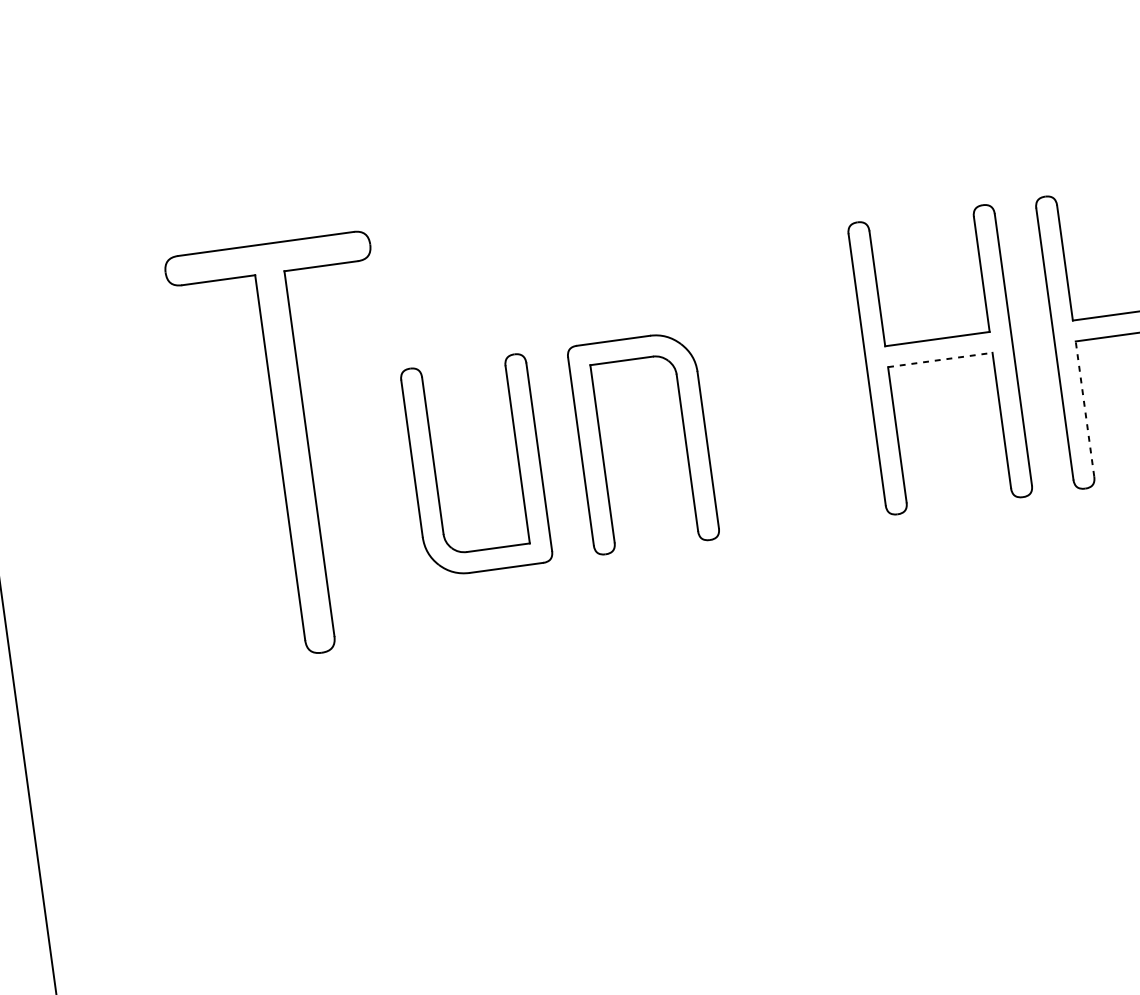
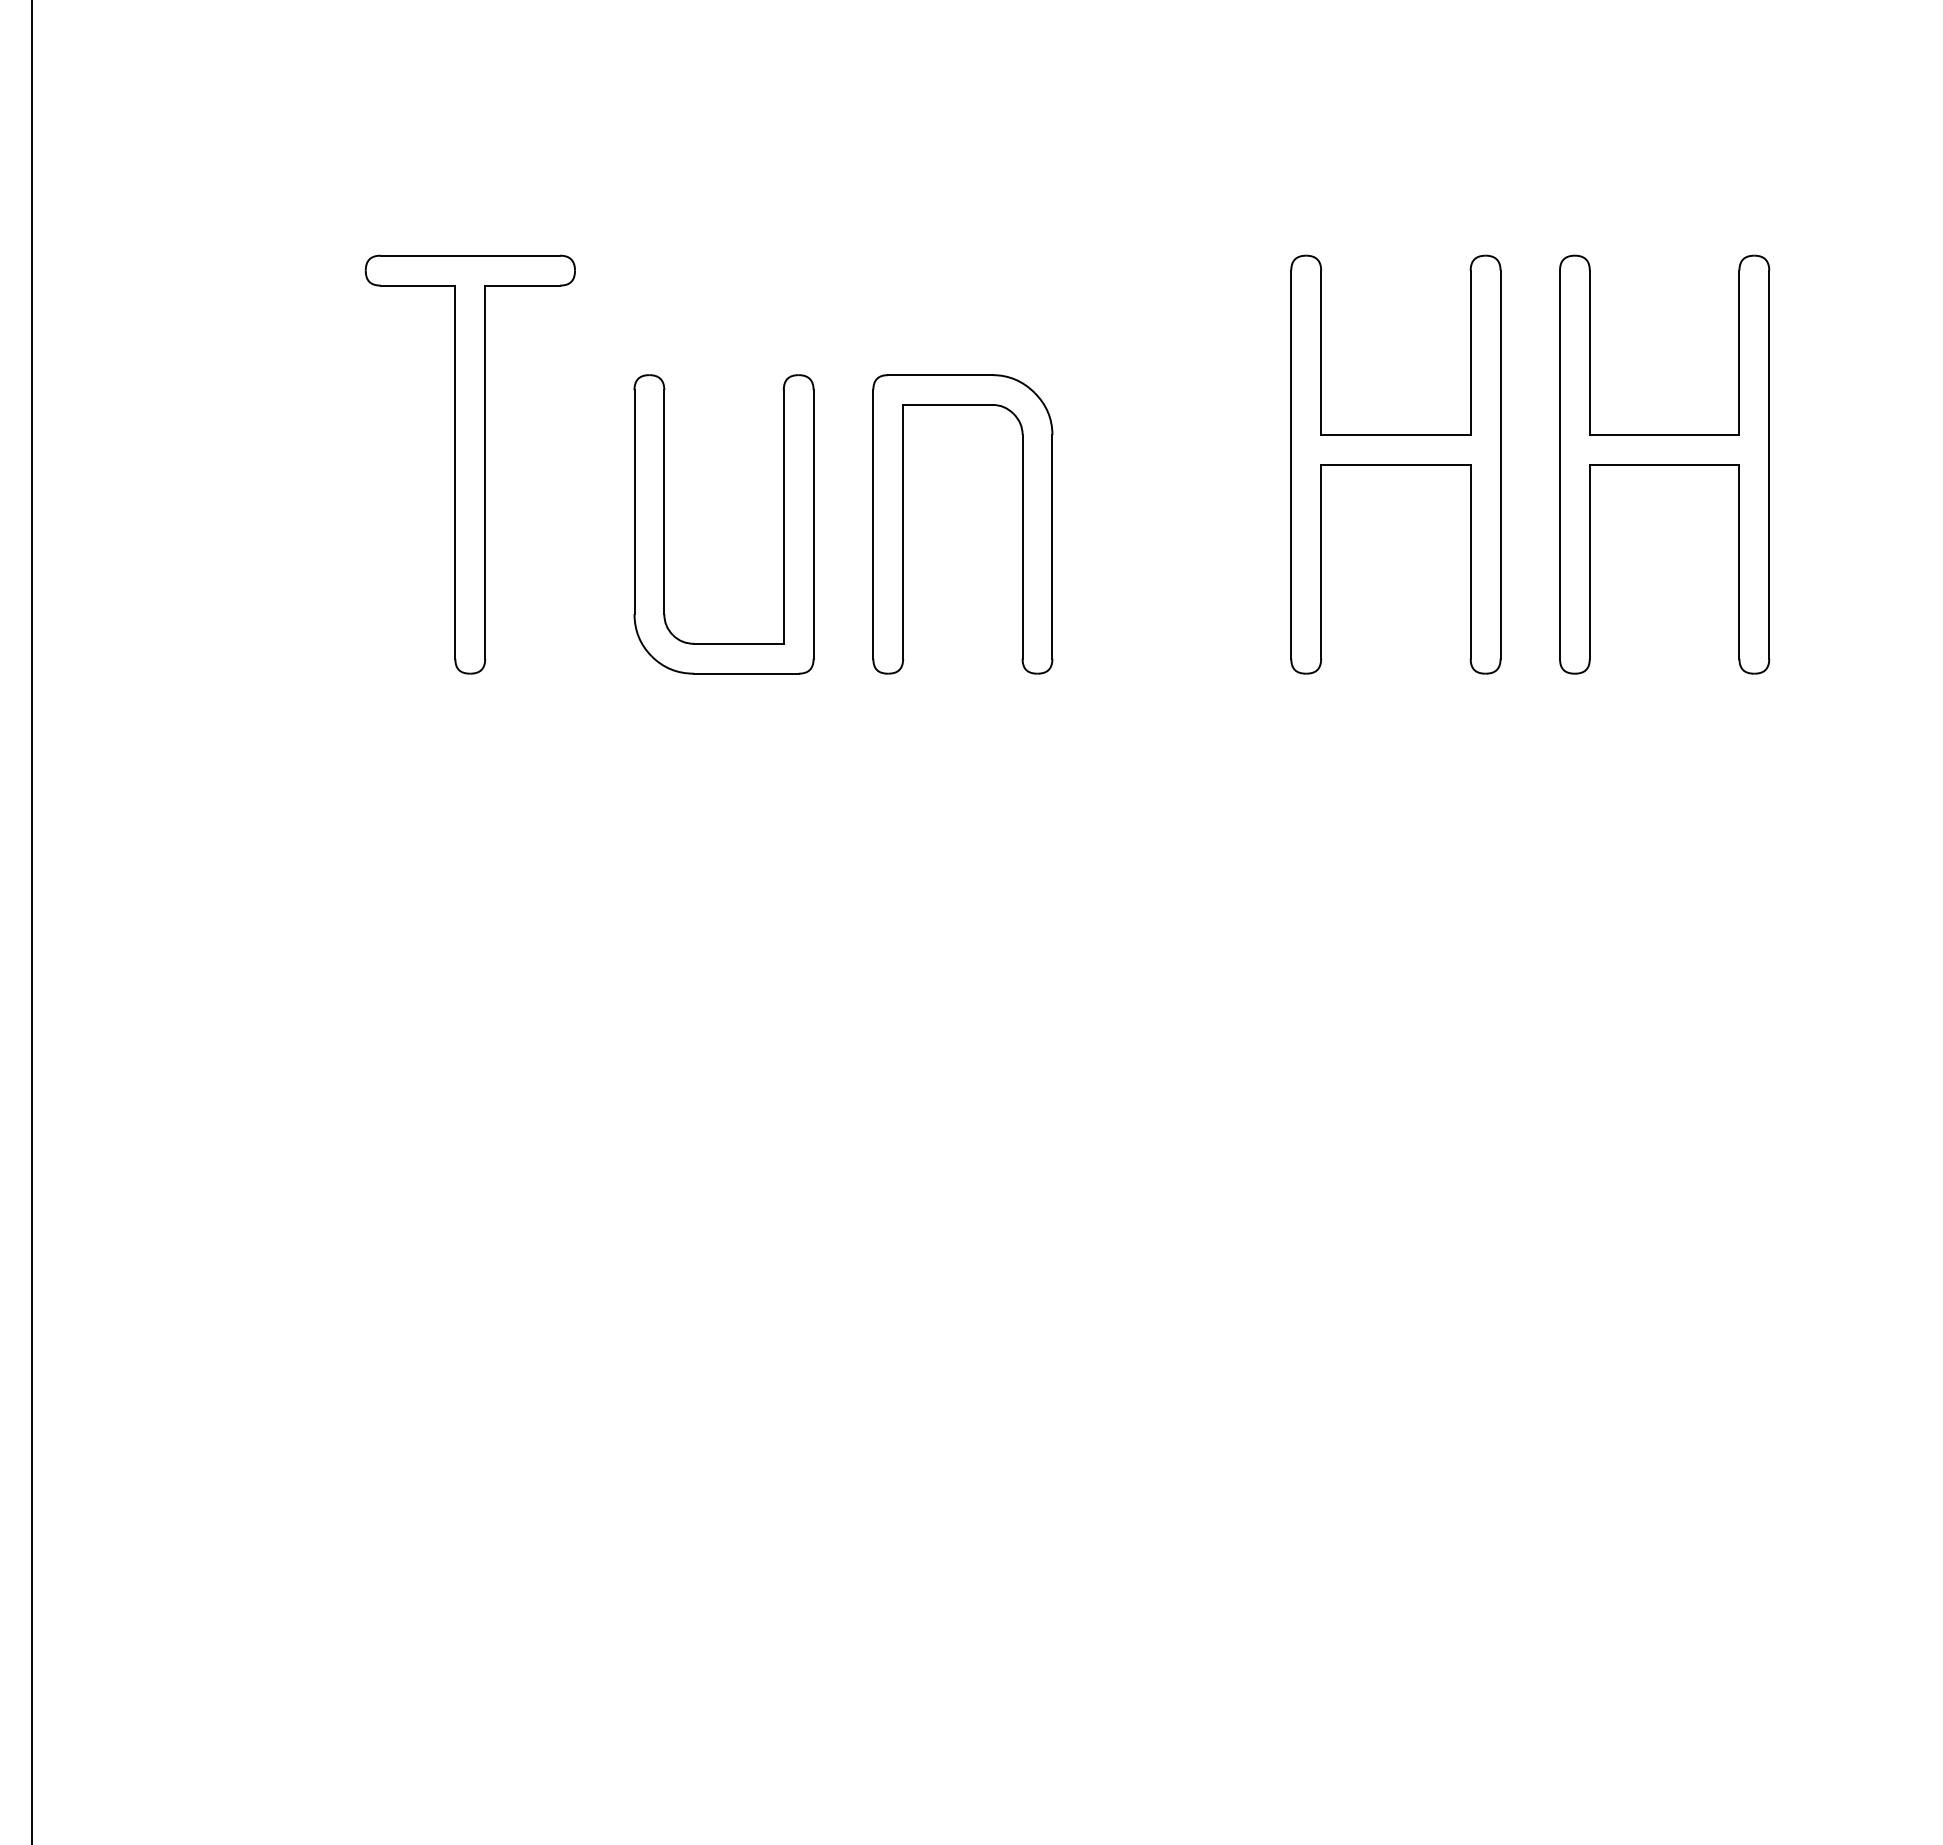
line: (940, 360) -> (1395, 465), dashed -> solid
line: (1084, 408) -> (1589, 561), dashed -> solid
part: (293, 448) -> (469, 464), size x0.71

